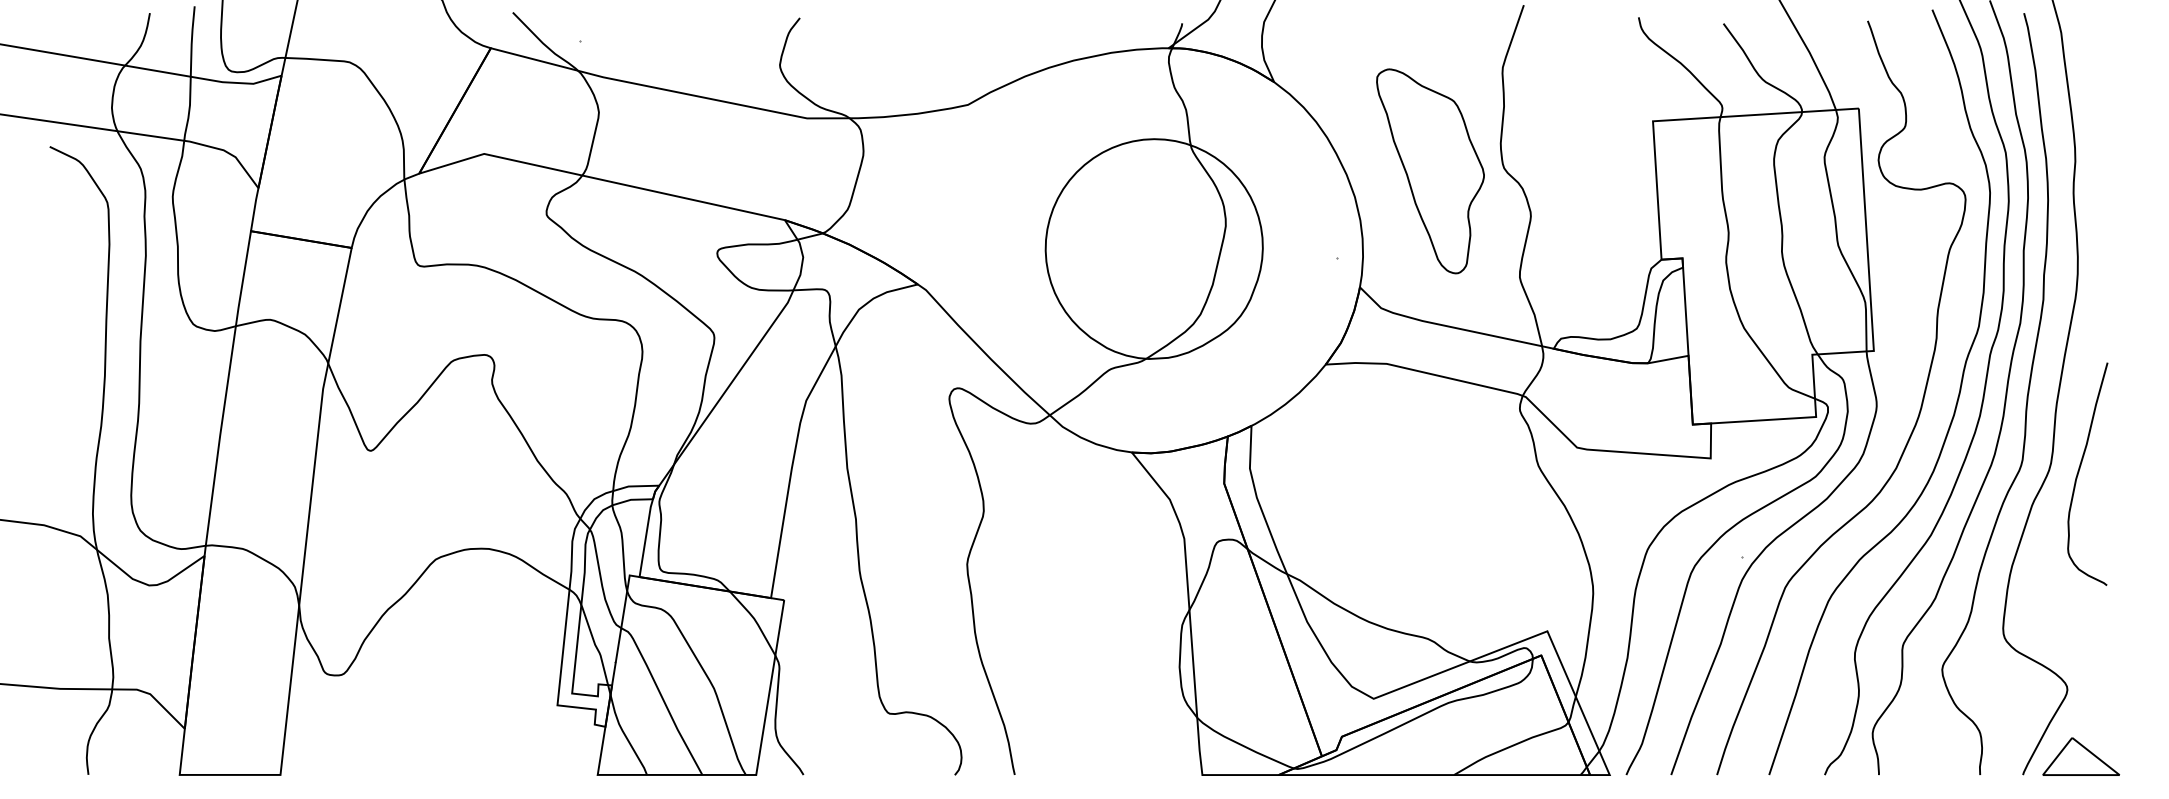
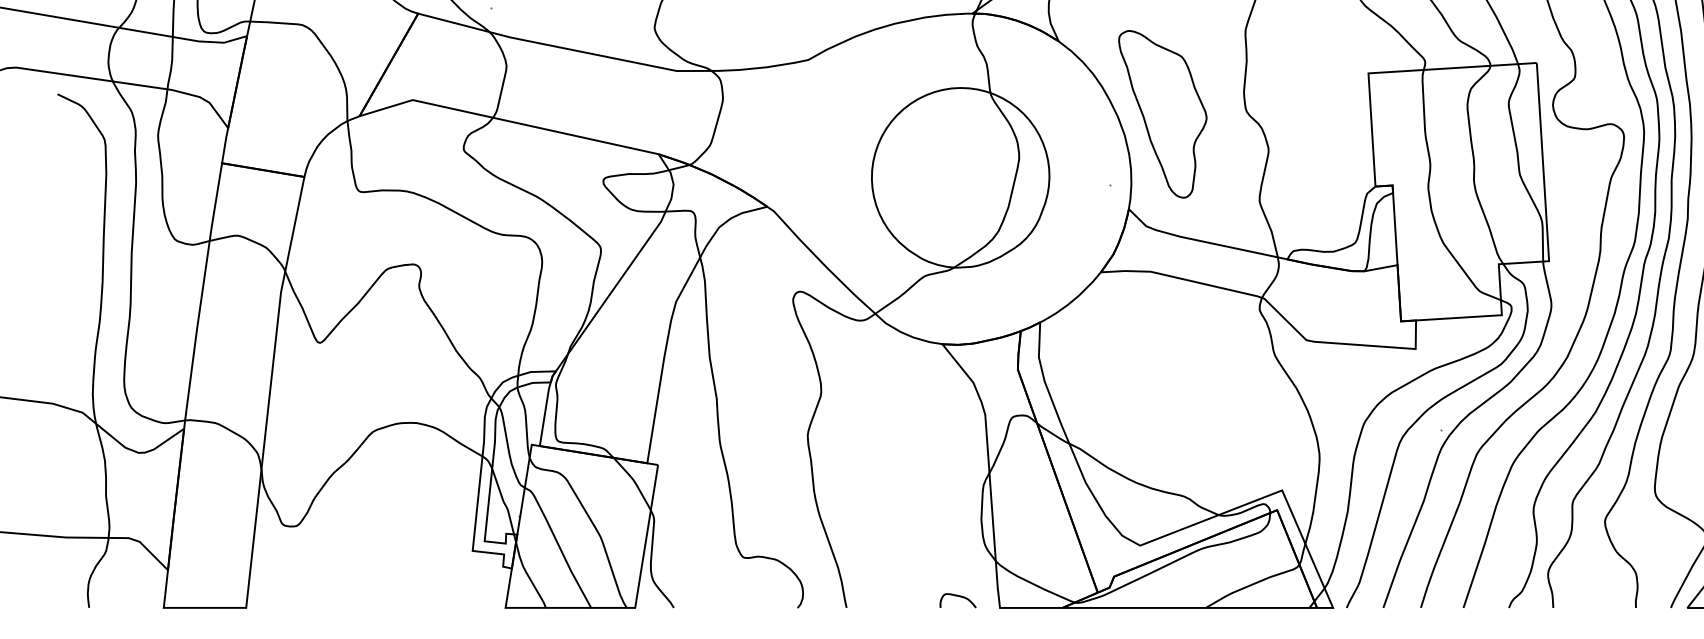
part: (1430, 171) -> (1162, 114), moved
curve: (1150, 761) -> (957, 596), added

